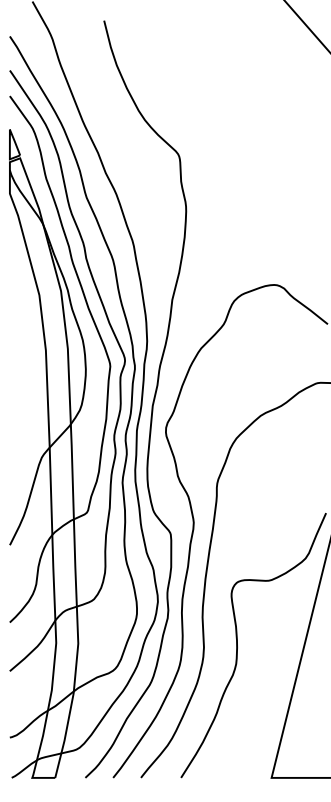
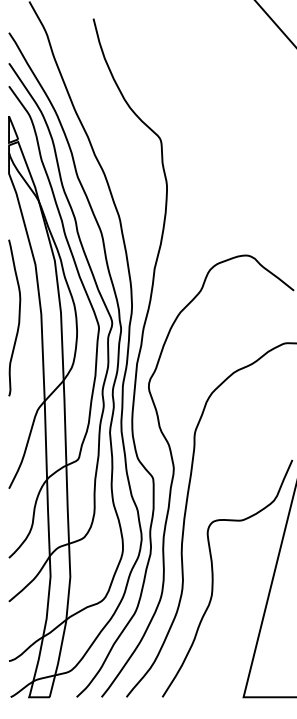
curve: (20, 354) -> (18, 317), added

